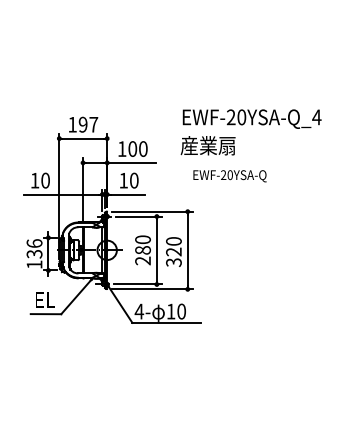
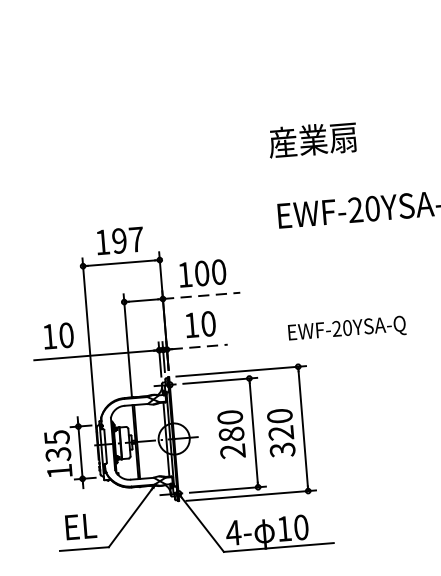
text: (207, 145) -> (311, 139), moved
line: (131, 162) -> (201, 295), solid -> dashed
text: (229, 176) -> (346, 330), moved
line: (127, 194) -> (199, 346), solid -> dashed
text: (34, 243) -> (56, 437), 136 -> 135

